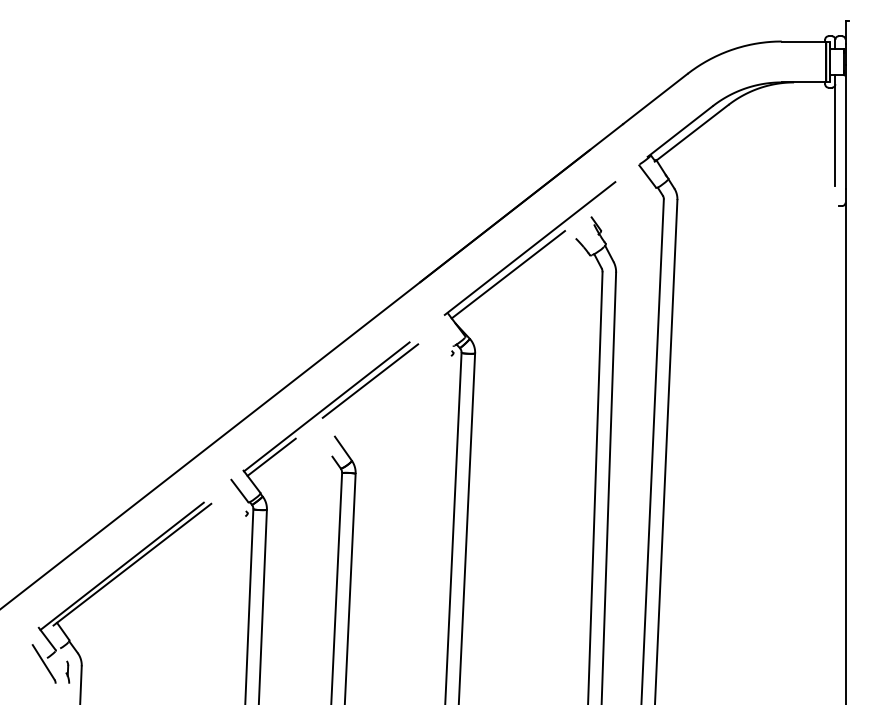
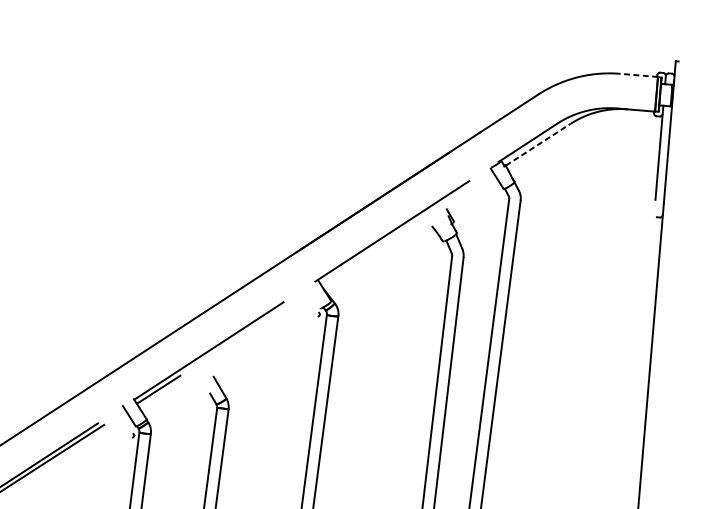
line: (803, 41) -> (638, 75), solid -> dashed
line: (692, 132) -> (538, 144), solid -> dashed
line: (508, 274) -> (372, 251), removed
line: (370, 380) -> (247, 331), removed

